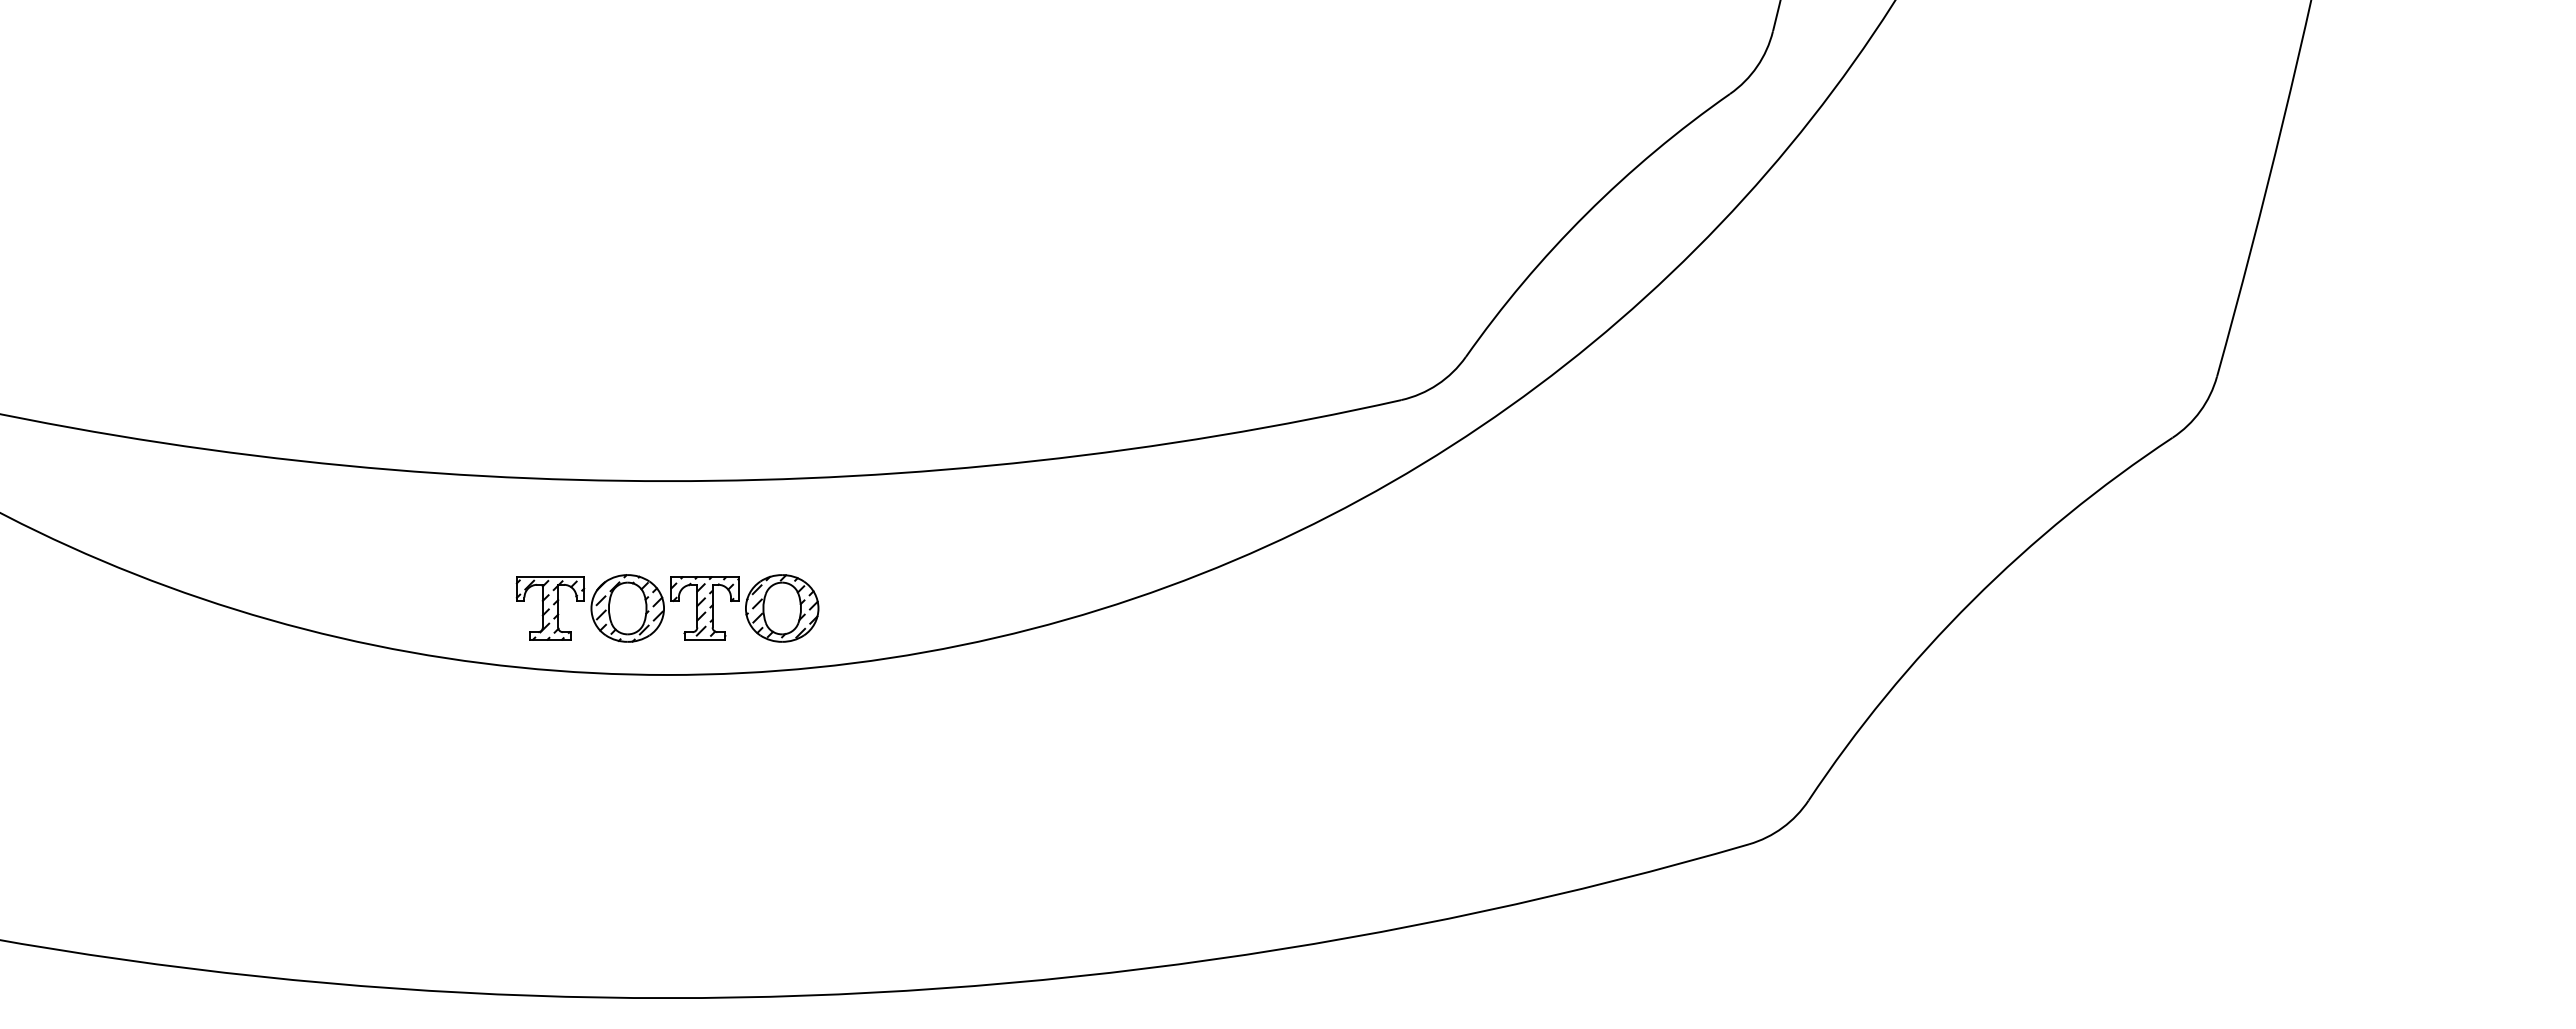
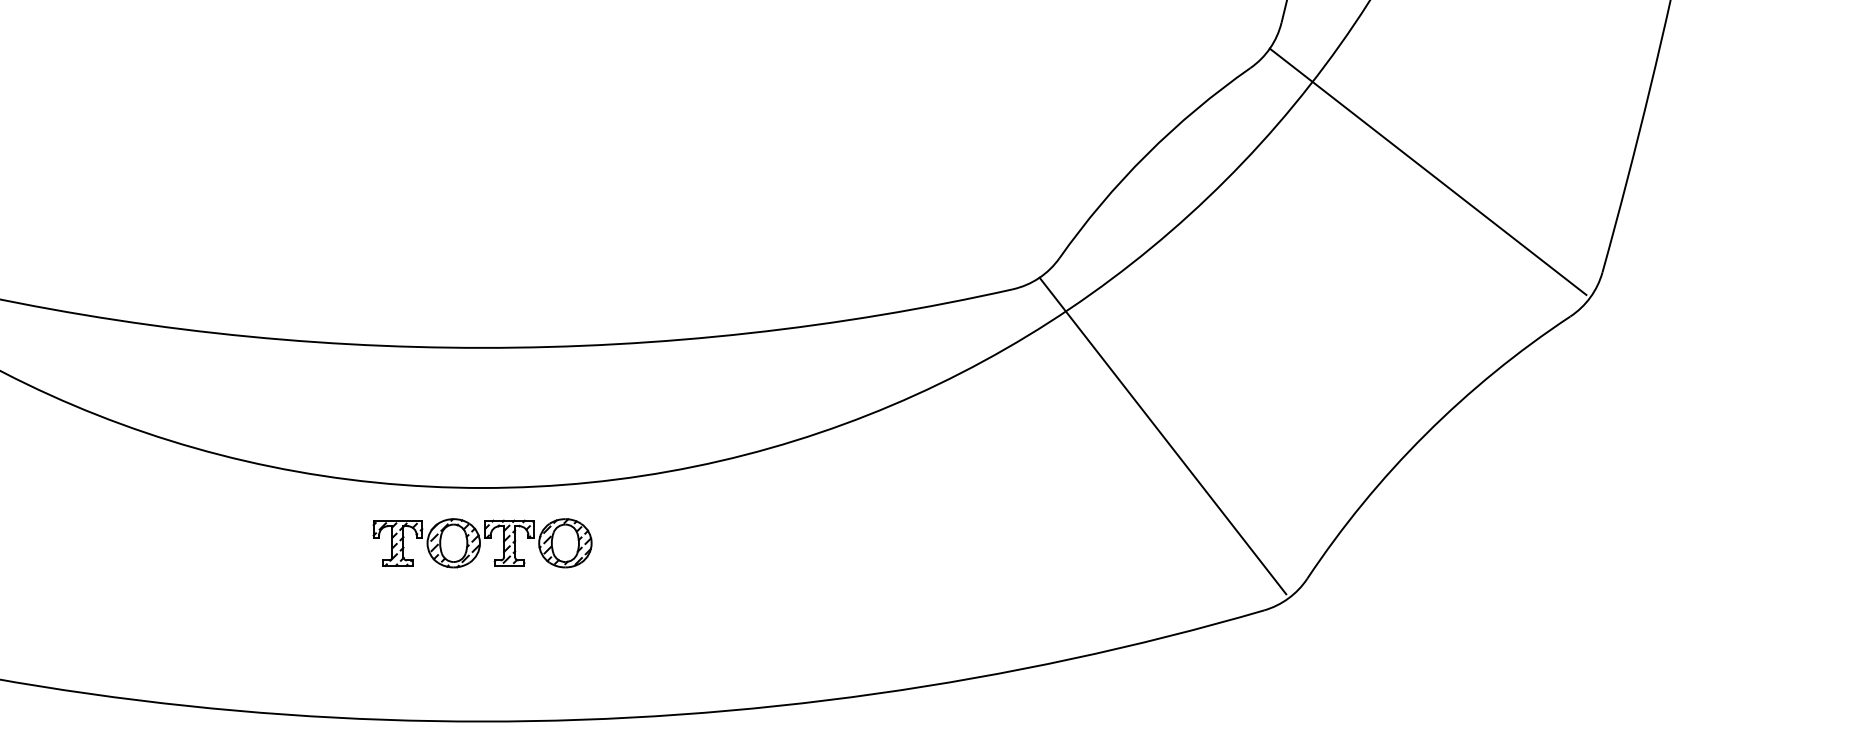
line: (1975, 237) -> (1427, 171), added
line: (1608, 603) -> (1162, 436), added
part: (667, 608) -> (482, 543), moved

